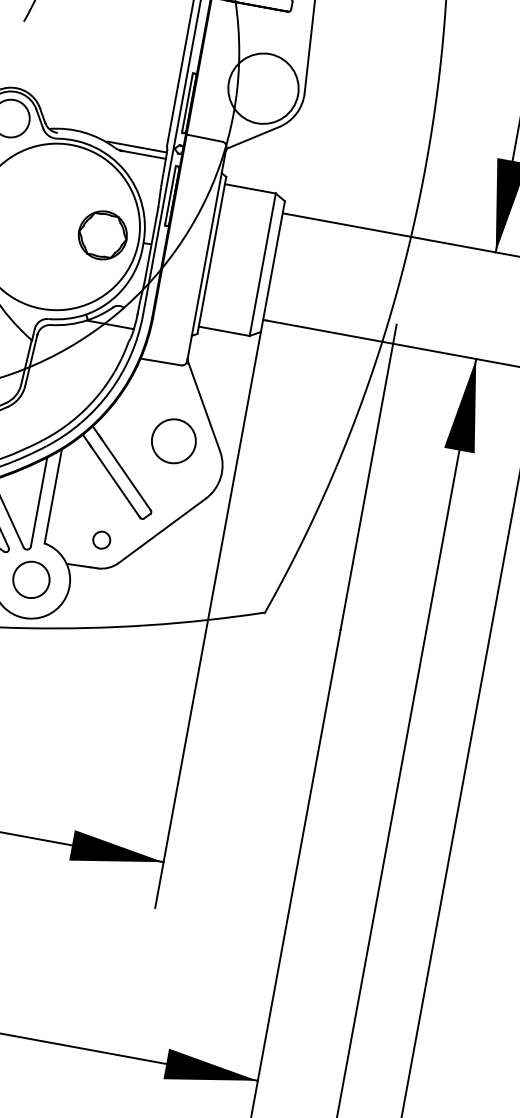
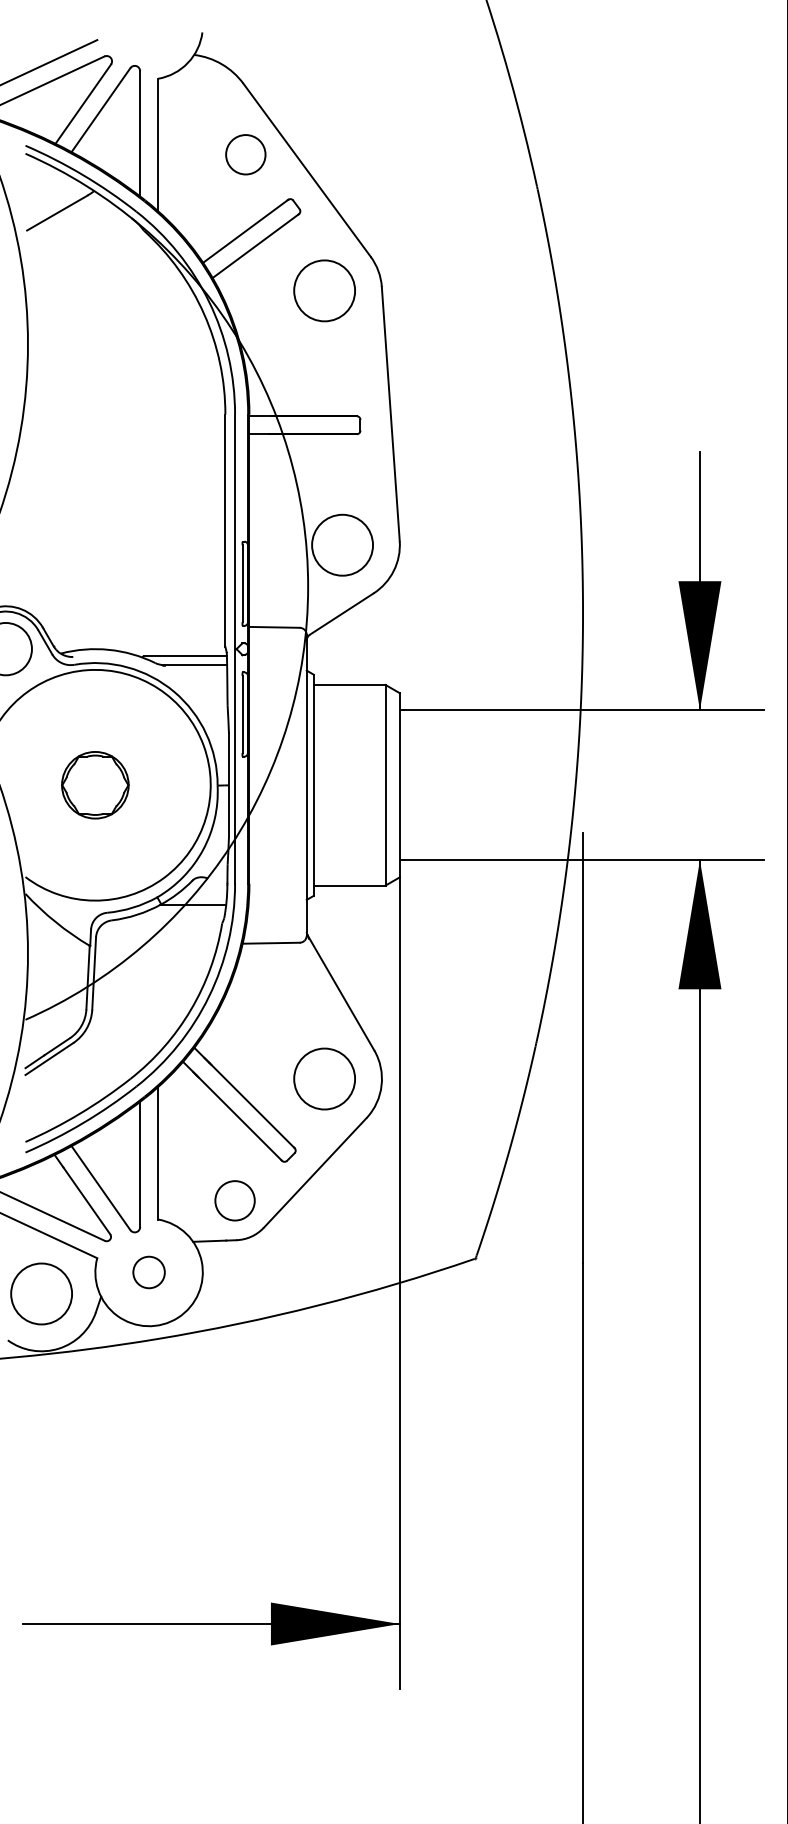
circle: (263, 88) -> (342, 544), size x0.62
part: (102, 235) -> (95, 785), moved
circle: (173, 440) -> (324, 1078), moved
circle: (101, 539) -> (234, 1200), size x1.67
circle: (30, 579) -> (148, 1272), size x0.62

